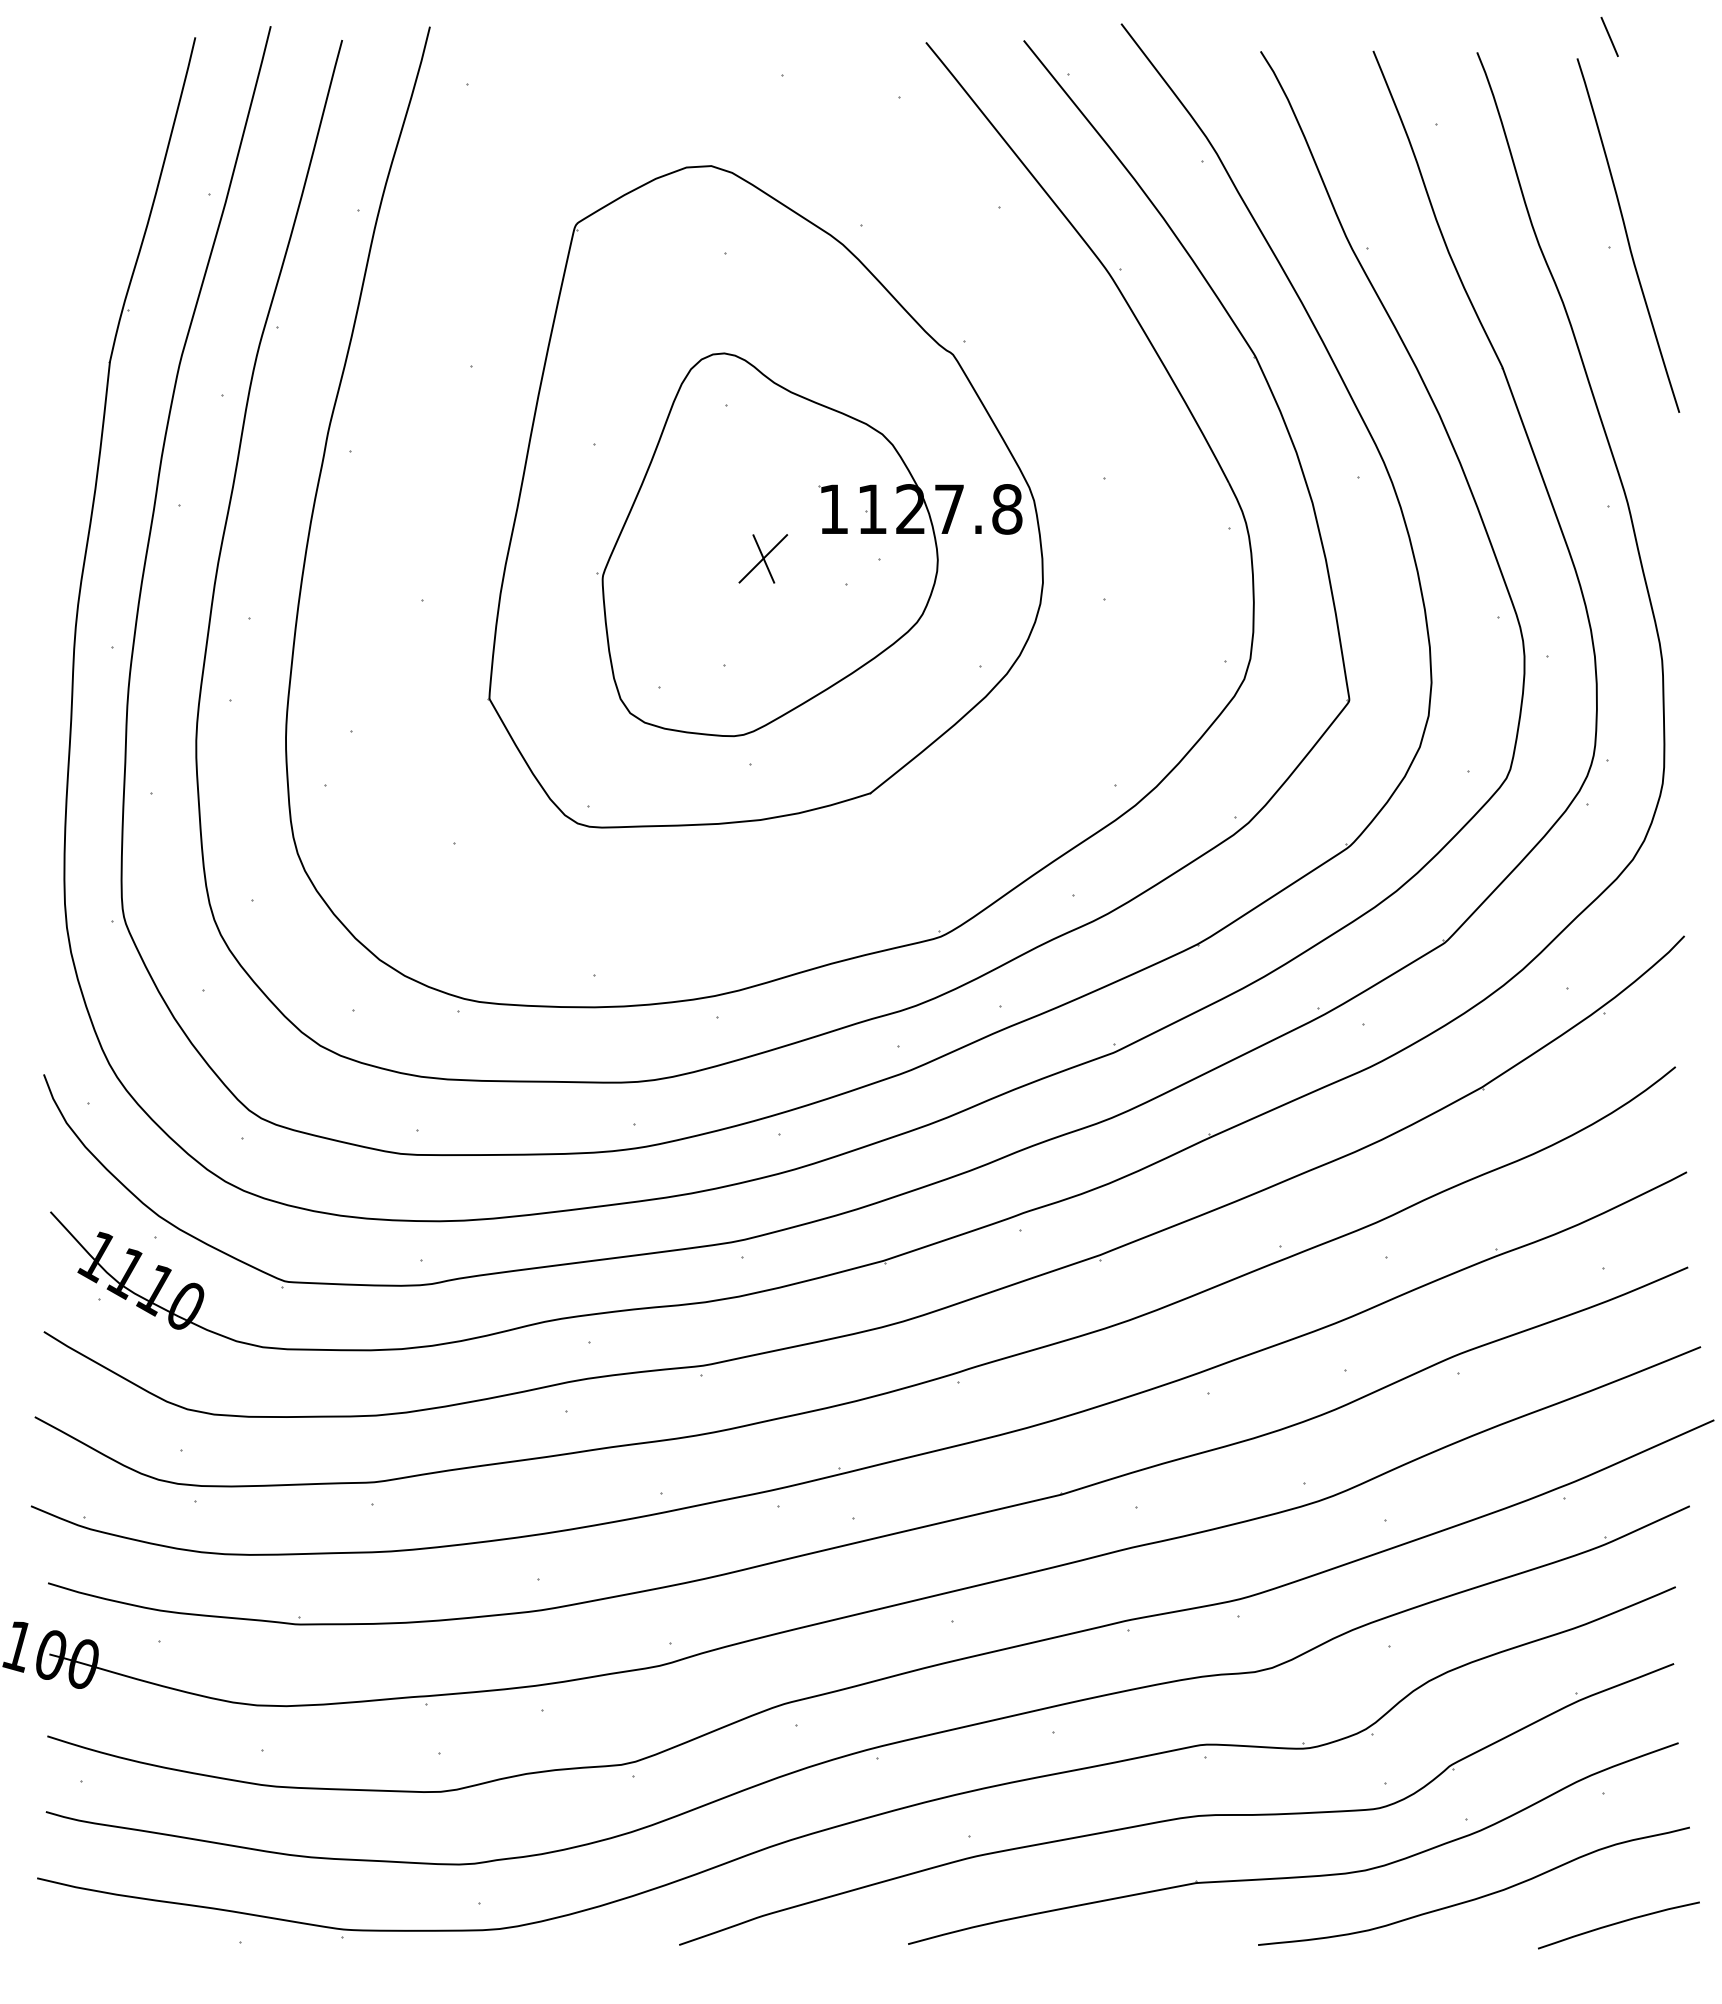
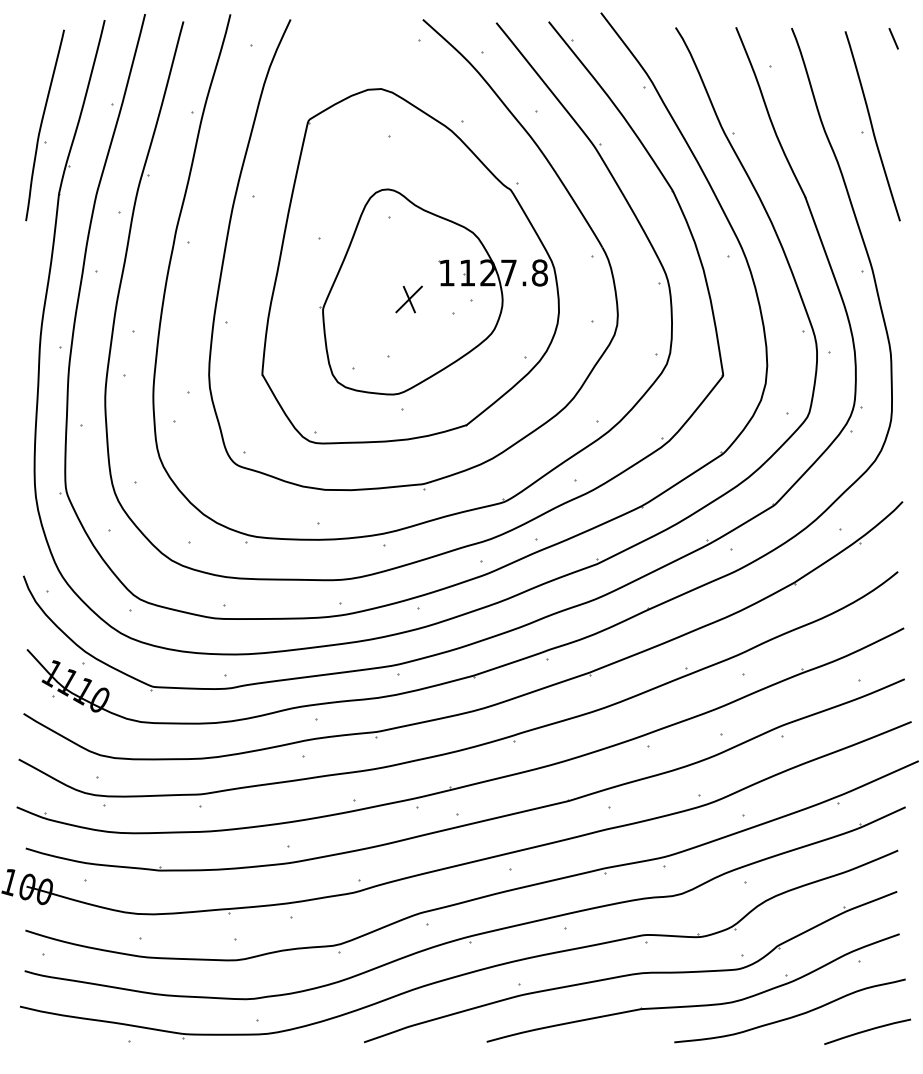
line: (1609, 36) -> (893, 38), moved
part: (82, 234) -> (44, 125), added
part: (1025, 308) -> (549, 165), added

